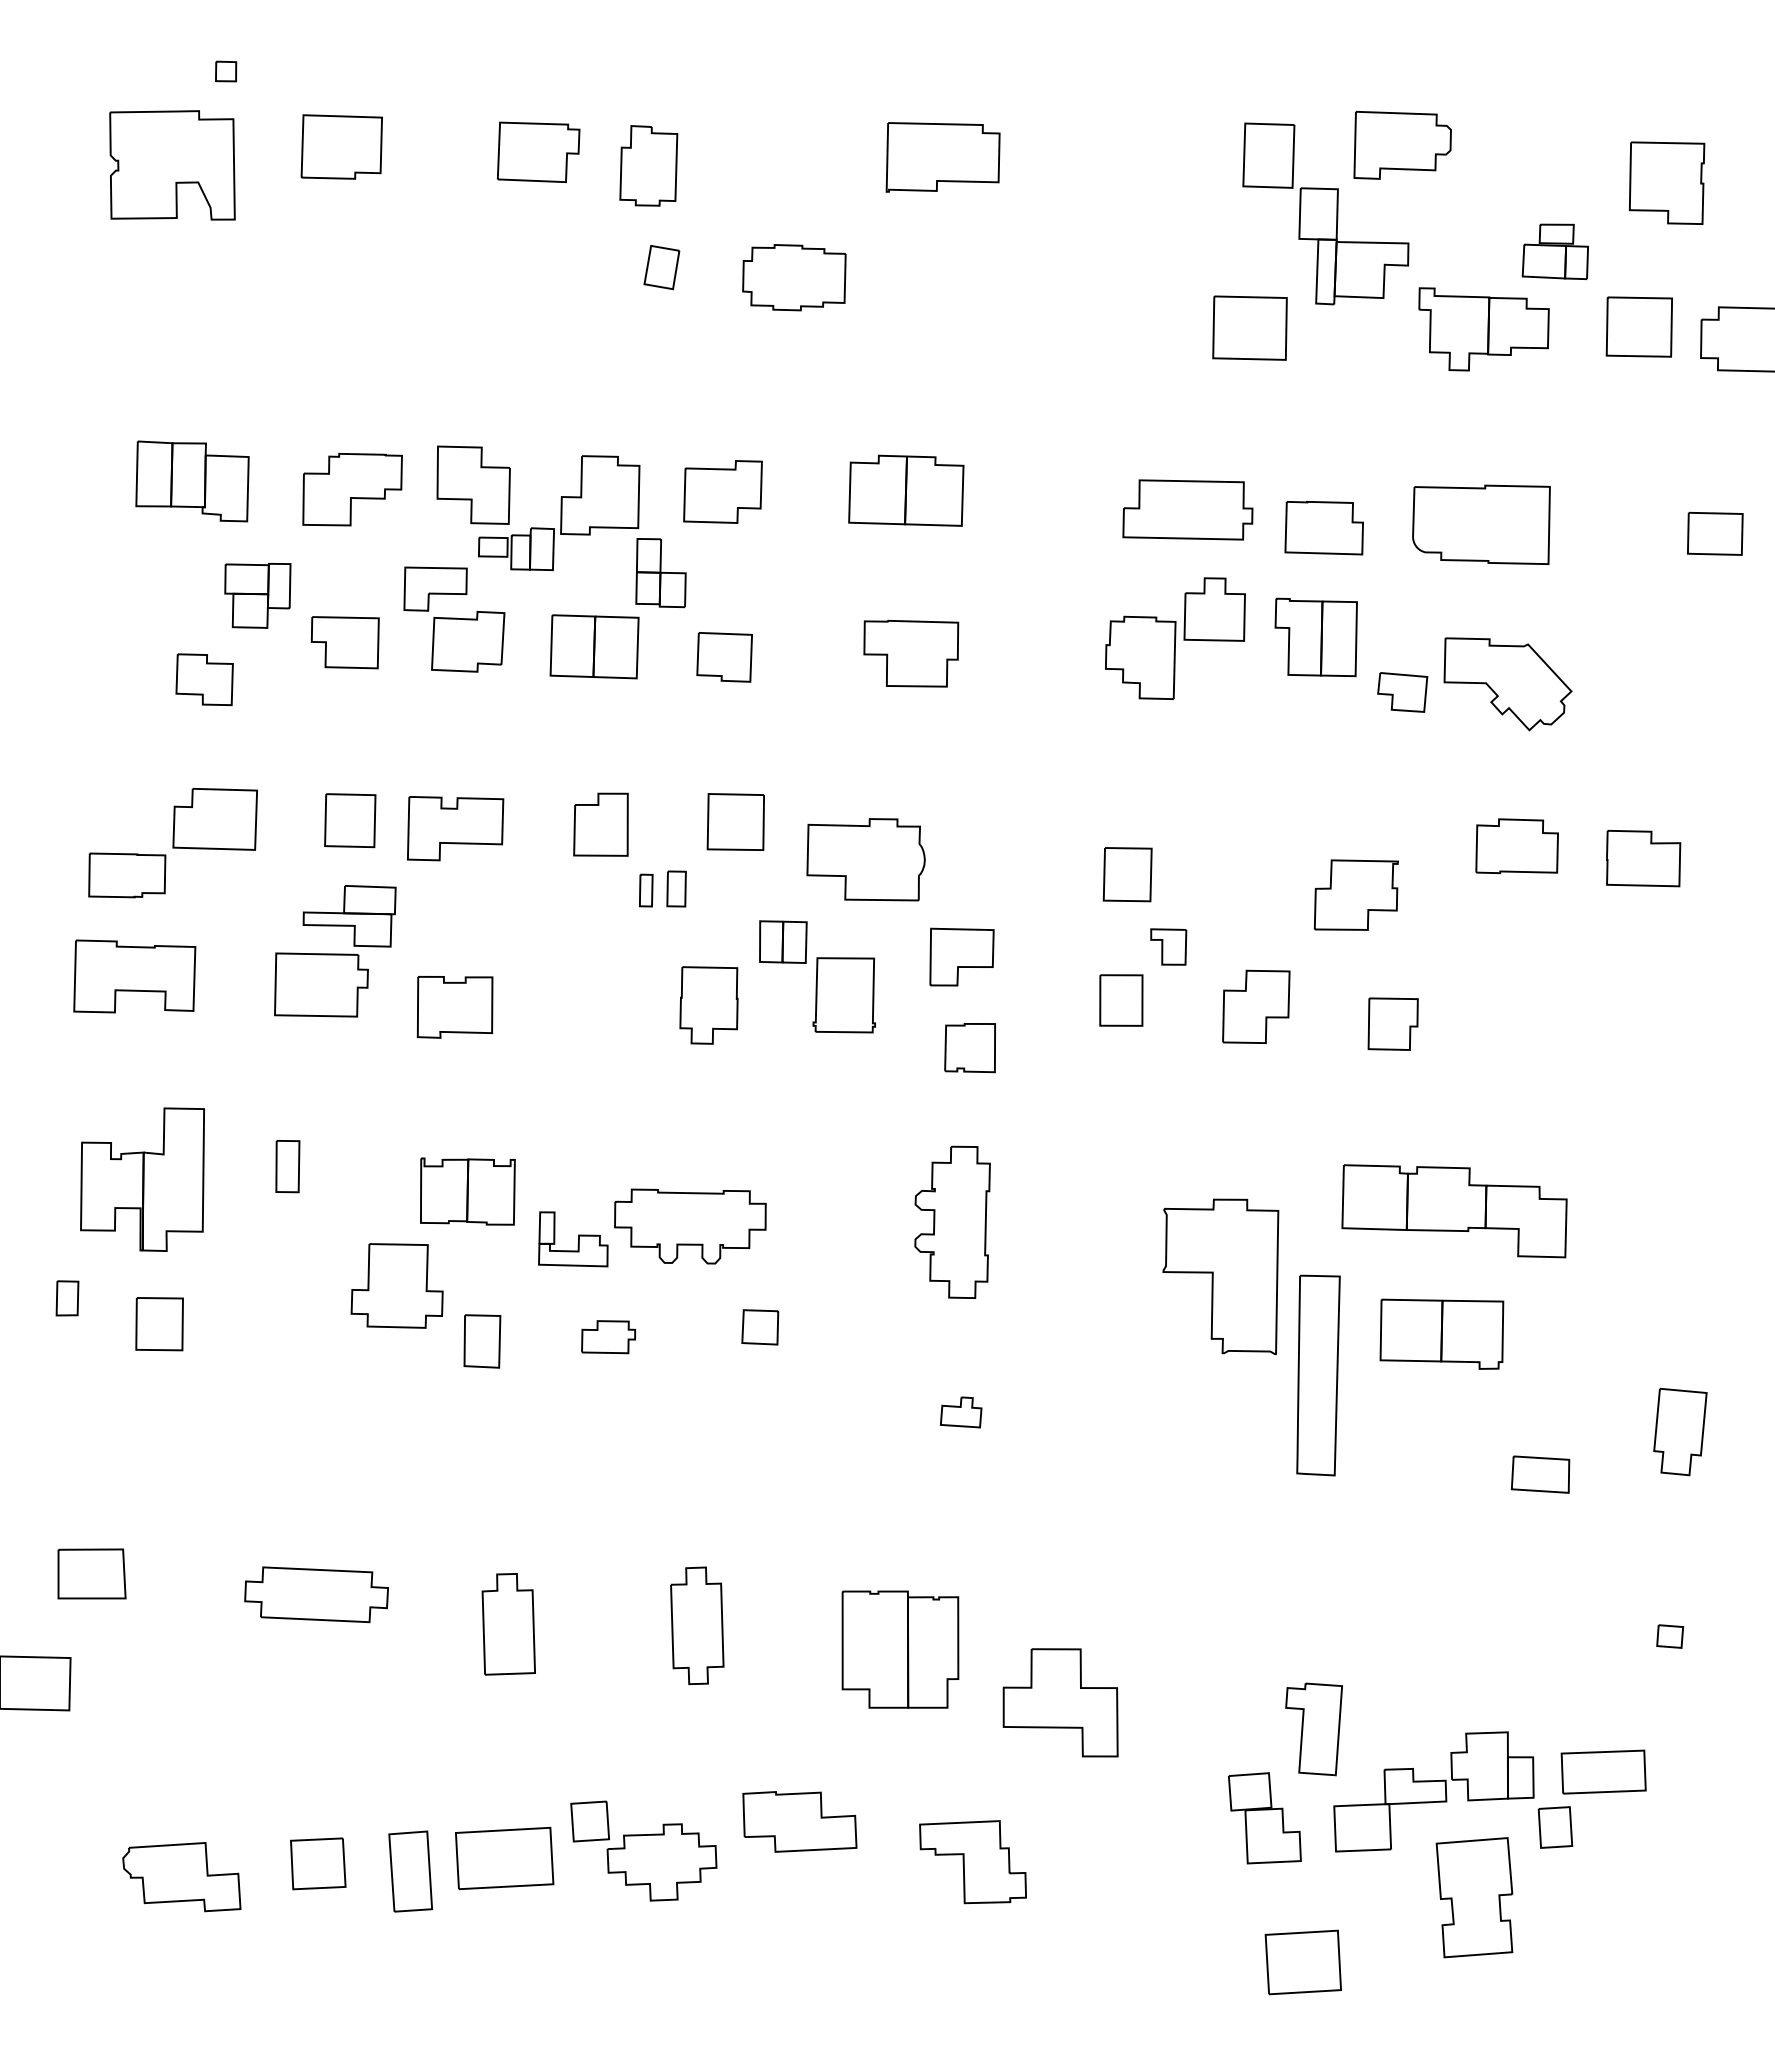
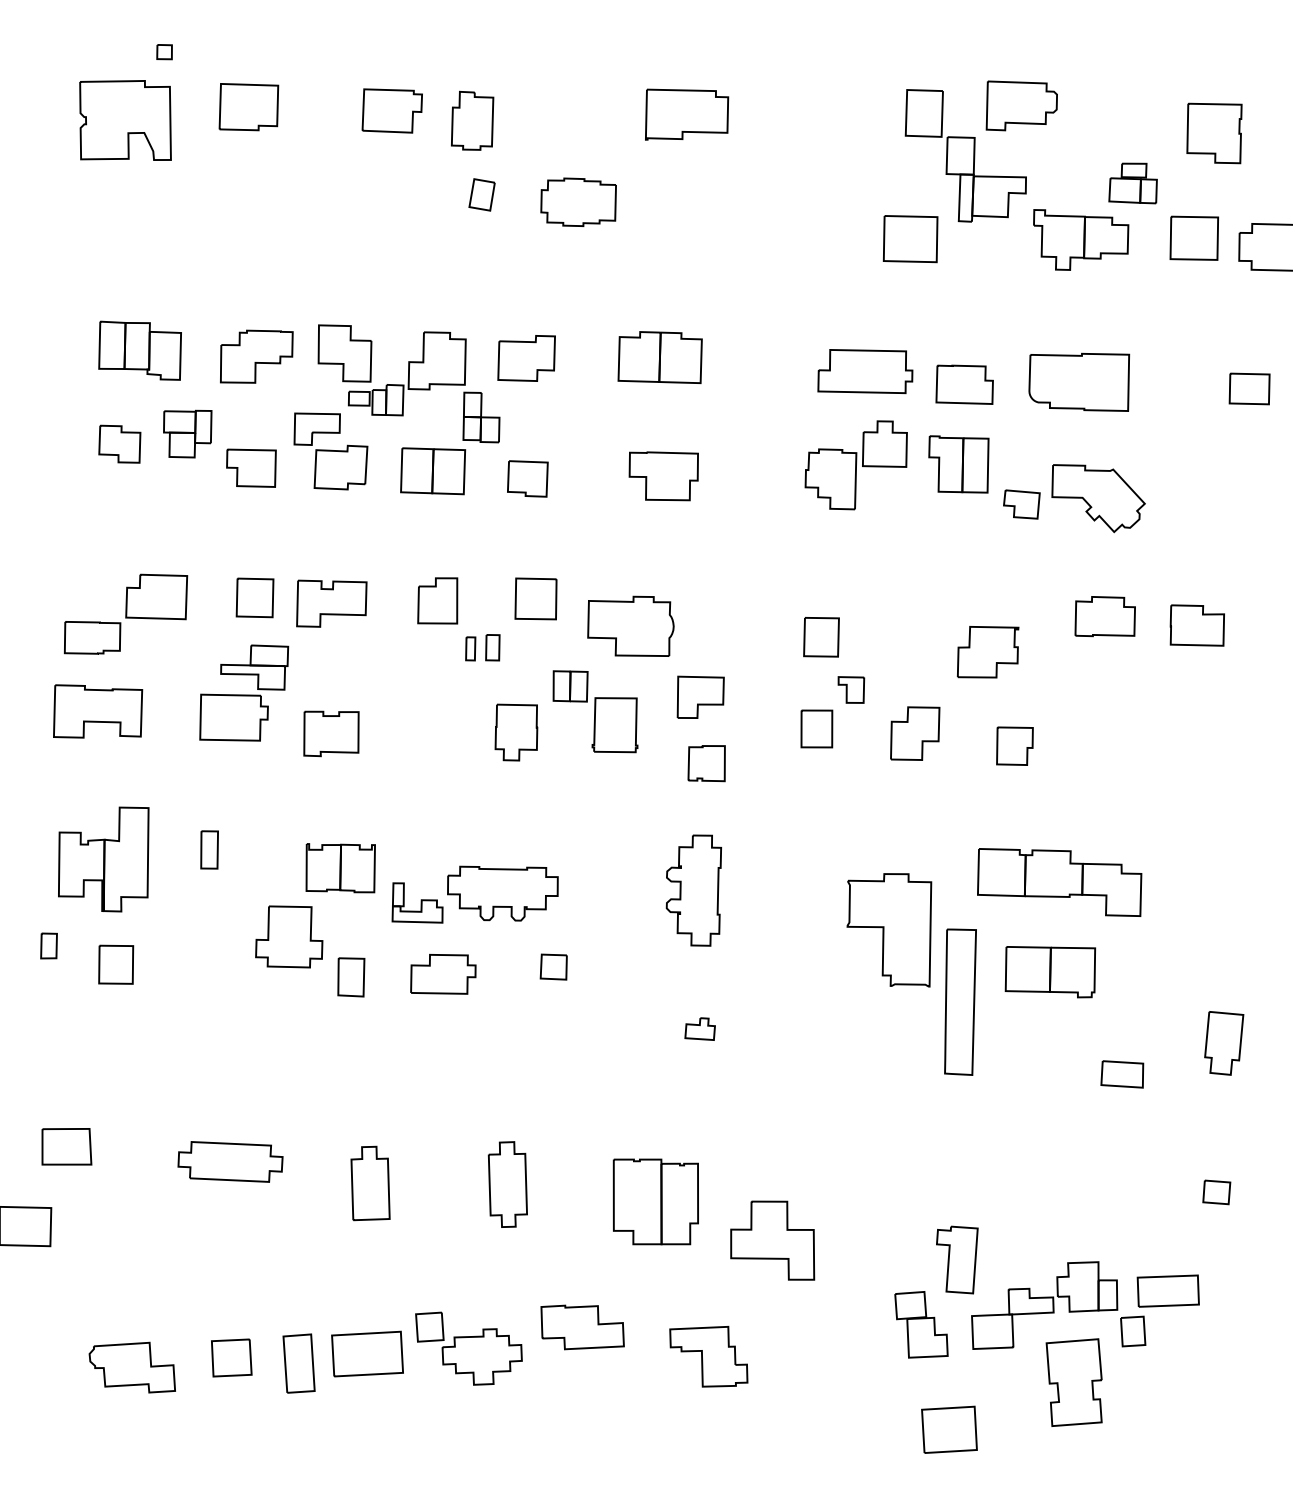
part: (204, 679) -> (119, 444), moved
part: (608, 1336) -> (443, 973), size x1.67
part: (1669, 1636) -> (1216, 1192), size x1.43

